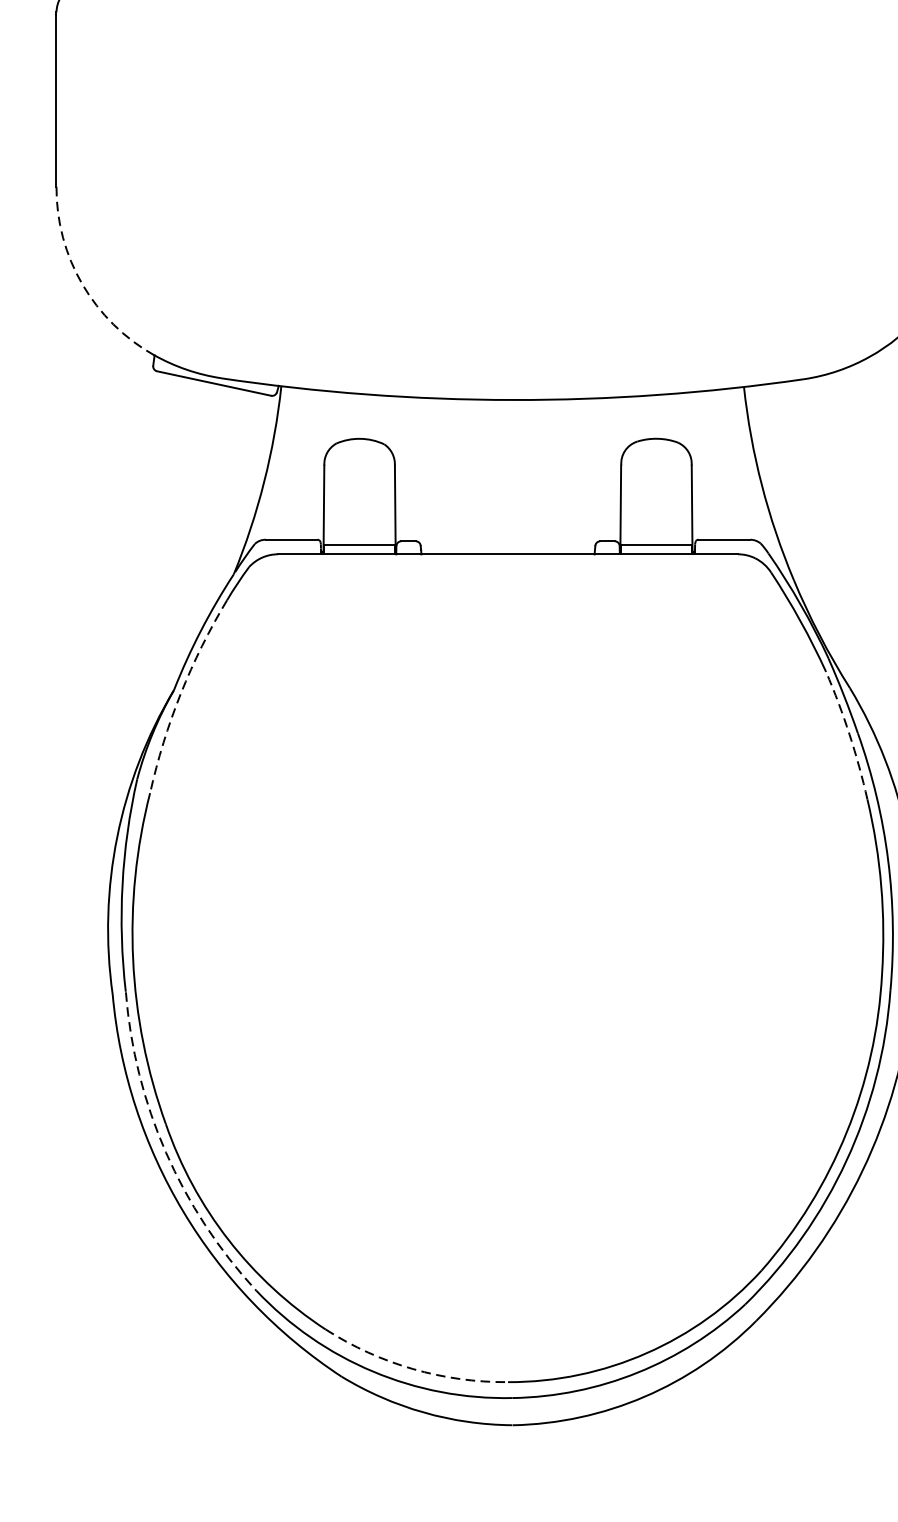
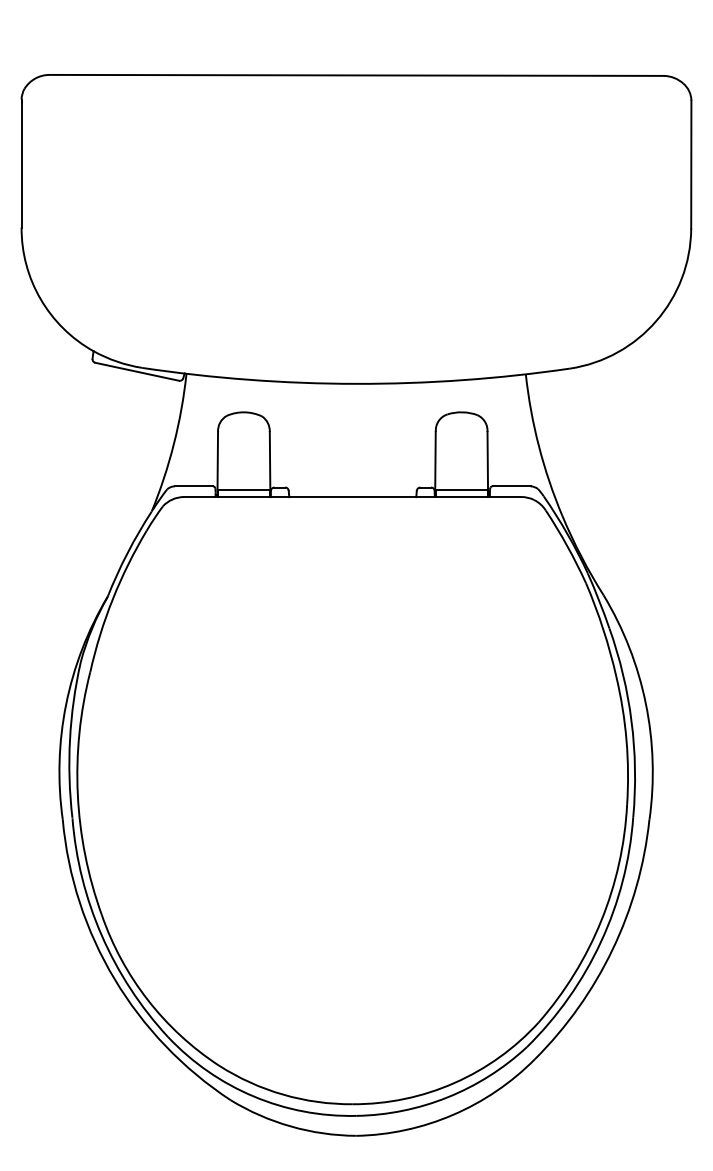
arc: (82, 284) -> (40, 299), dashed -> solid
arc: (180, 693) -> (112, 599), dashed -> solid
arc: (849, 734) -> (603, 629), dashed -> solid
arc: (165, 1152) -> (101, 935), dashed -> solid
arc: (413, 1368) -> (283, 1094), dashed -> solid

